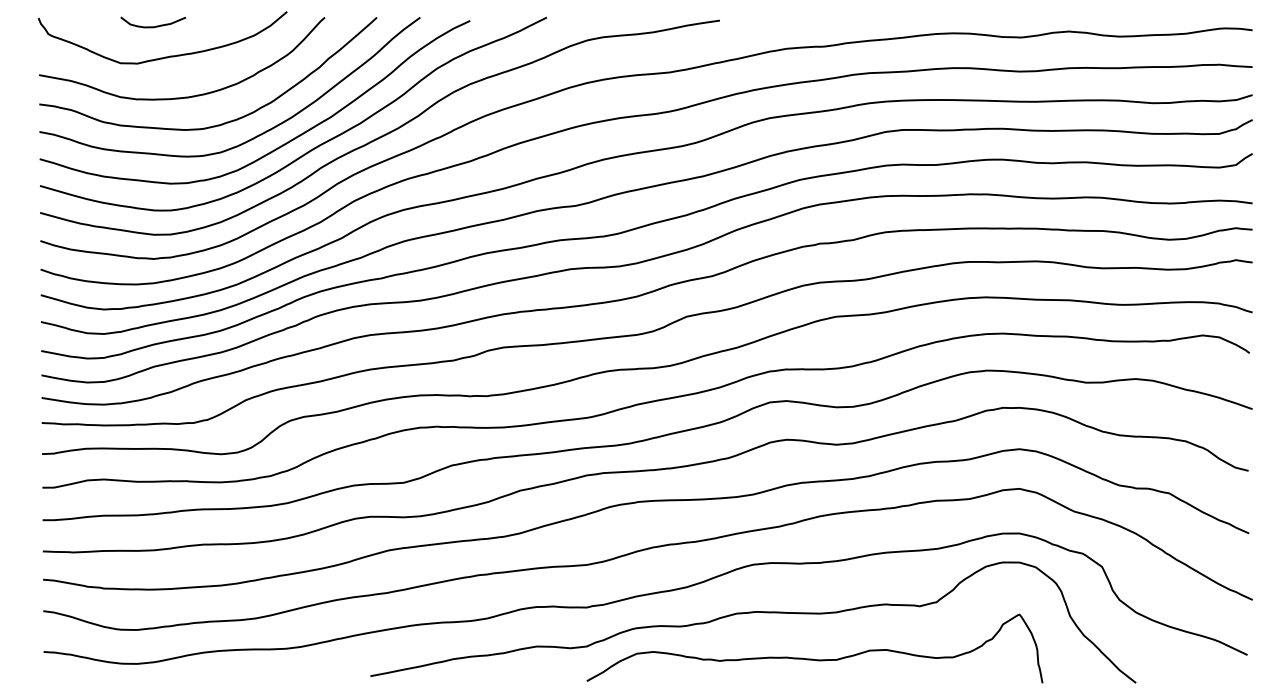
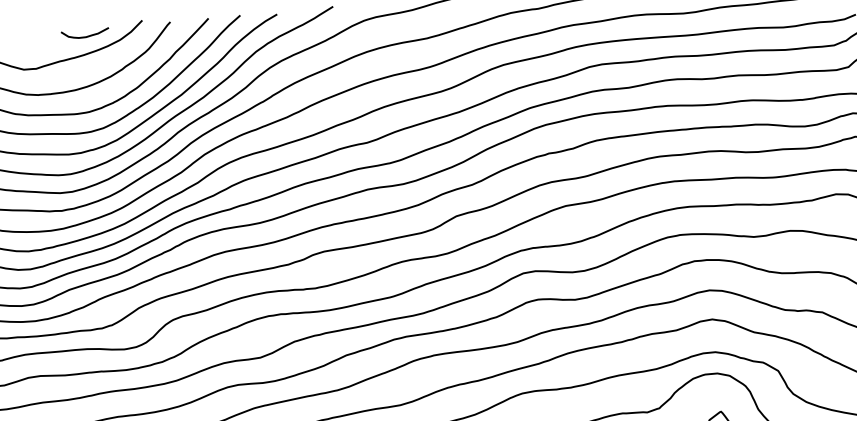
curve: (153, 26) -> (85, 36), moved

